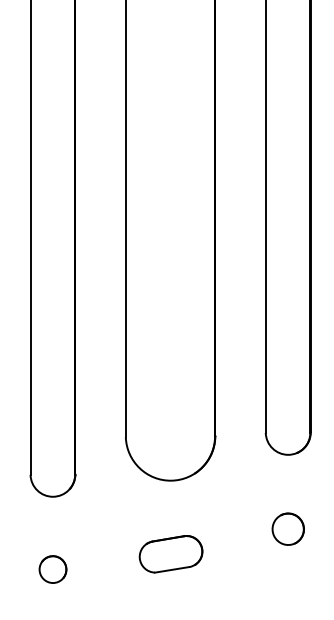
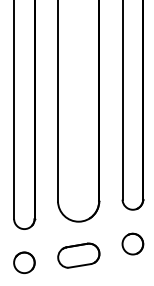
part: (287, 527) -> (132, 243), size x1.43
part: (170, 553) -> (78, 255), size x1.43
part: (53, 569) -> (24, 262), size x1.67

